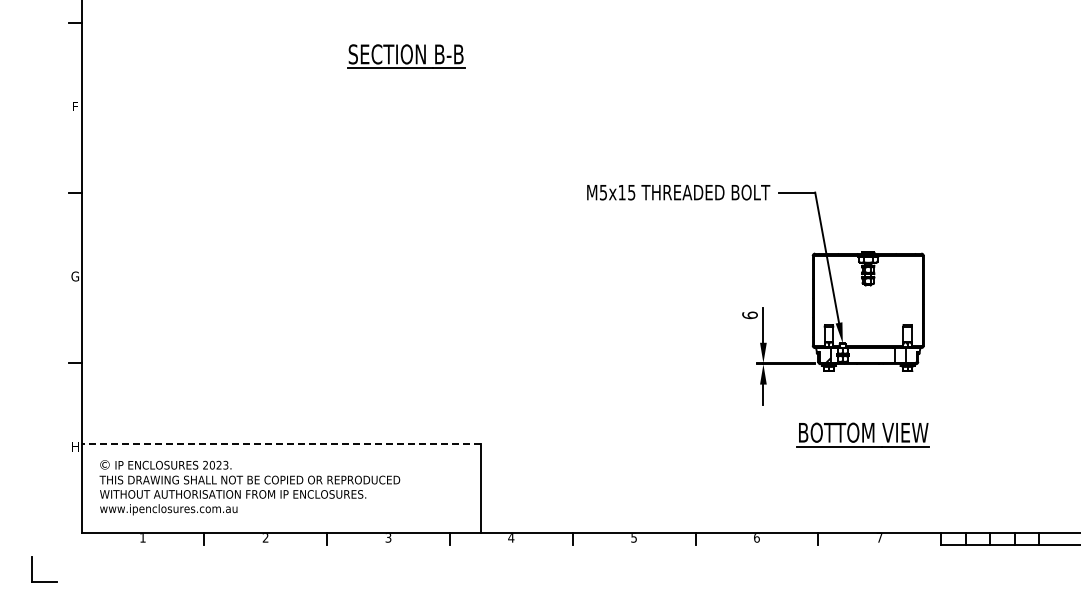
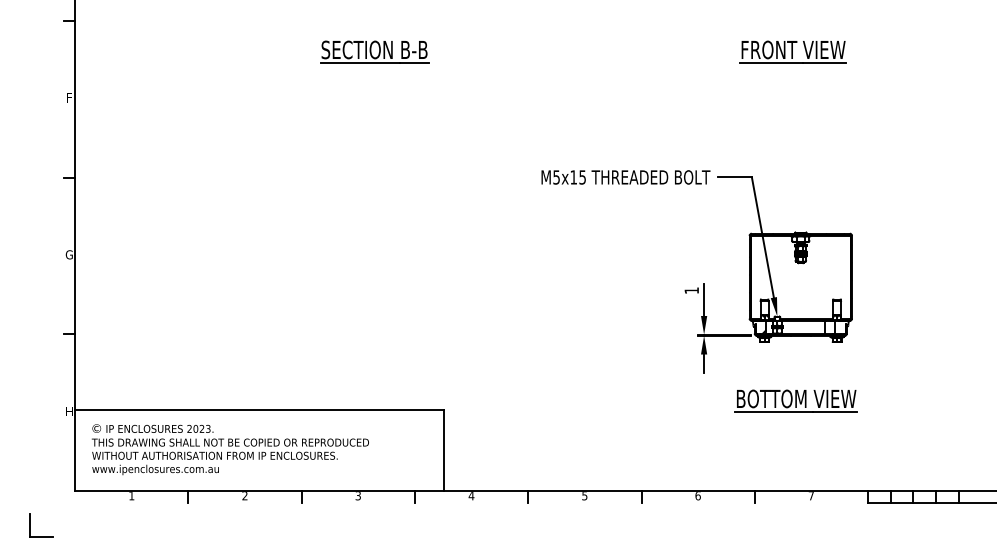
part: (859, 56) -> (792, 51), added
text: (749, 315) -> (691, 290), 6 -> 1
line: (281, 444) -> (259, 409), dashed -> solid

